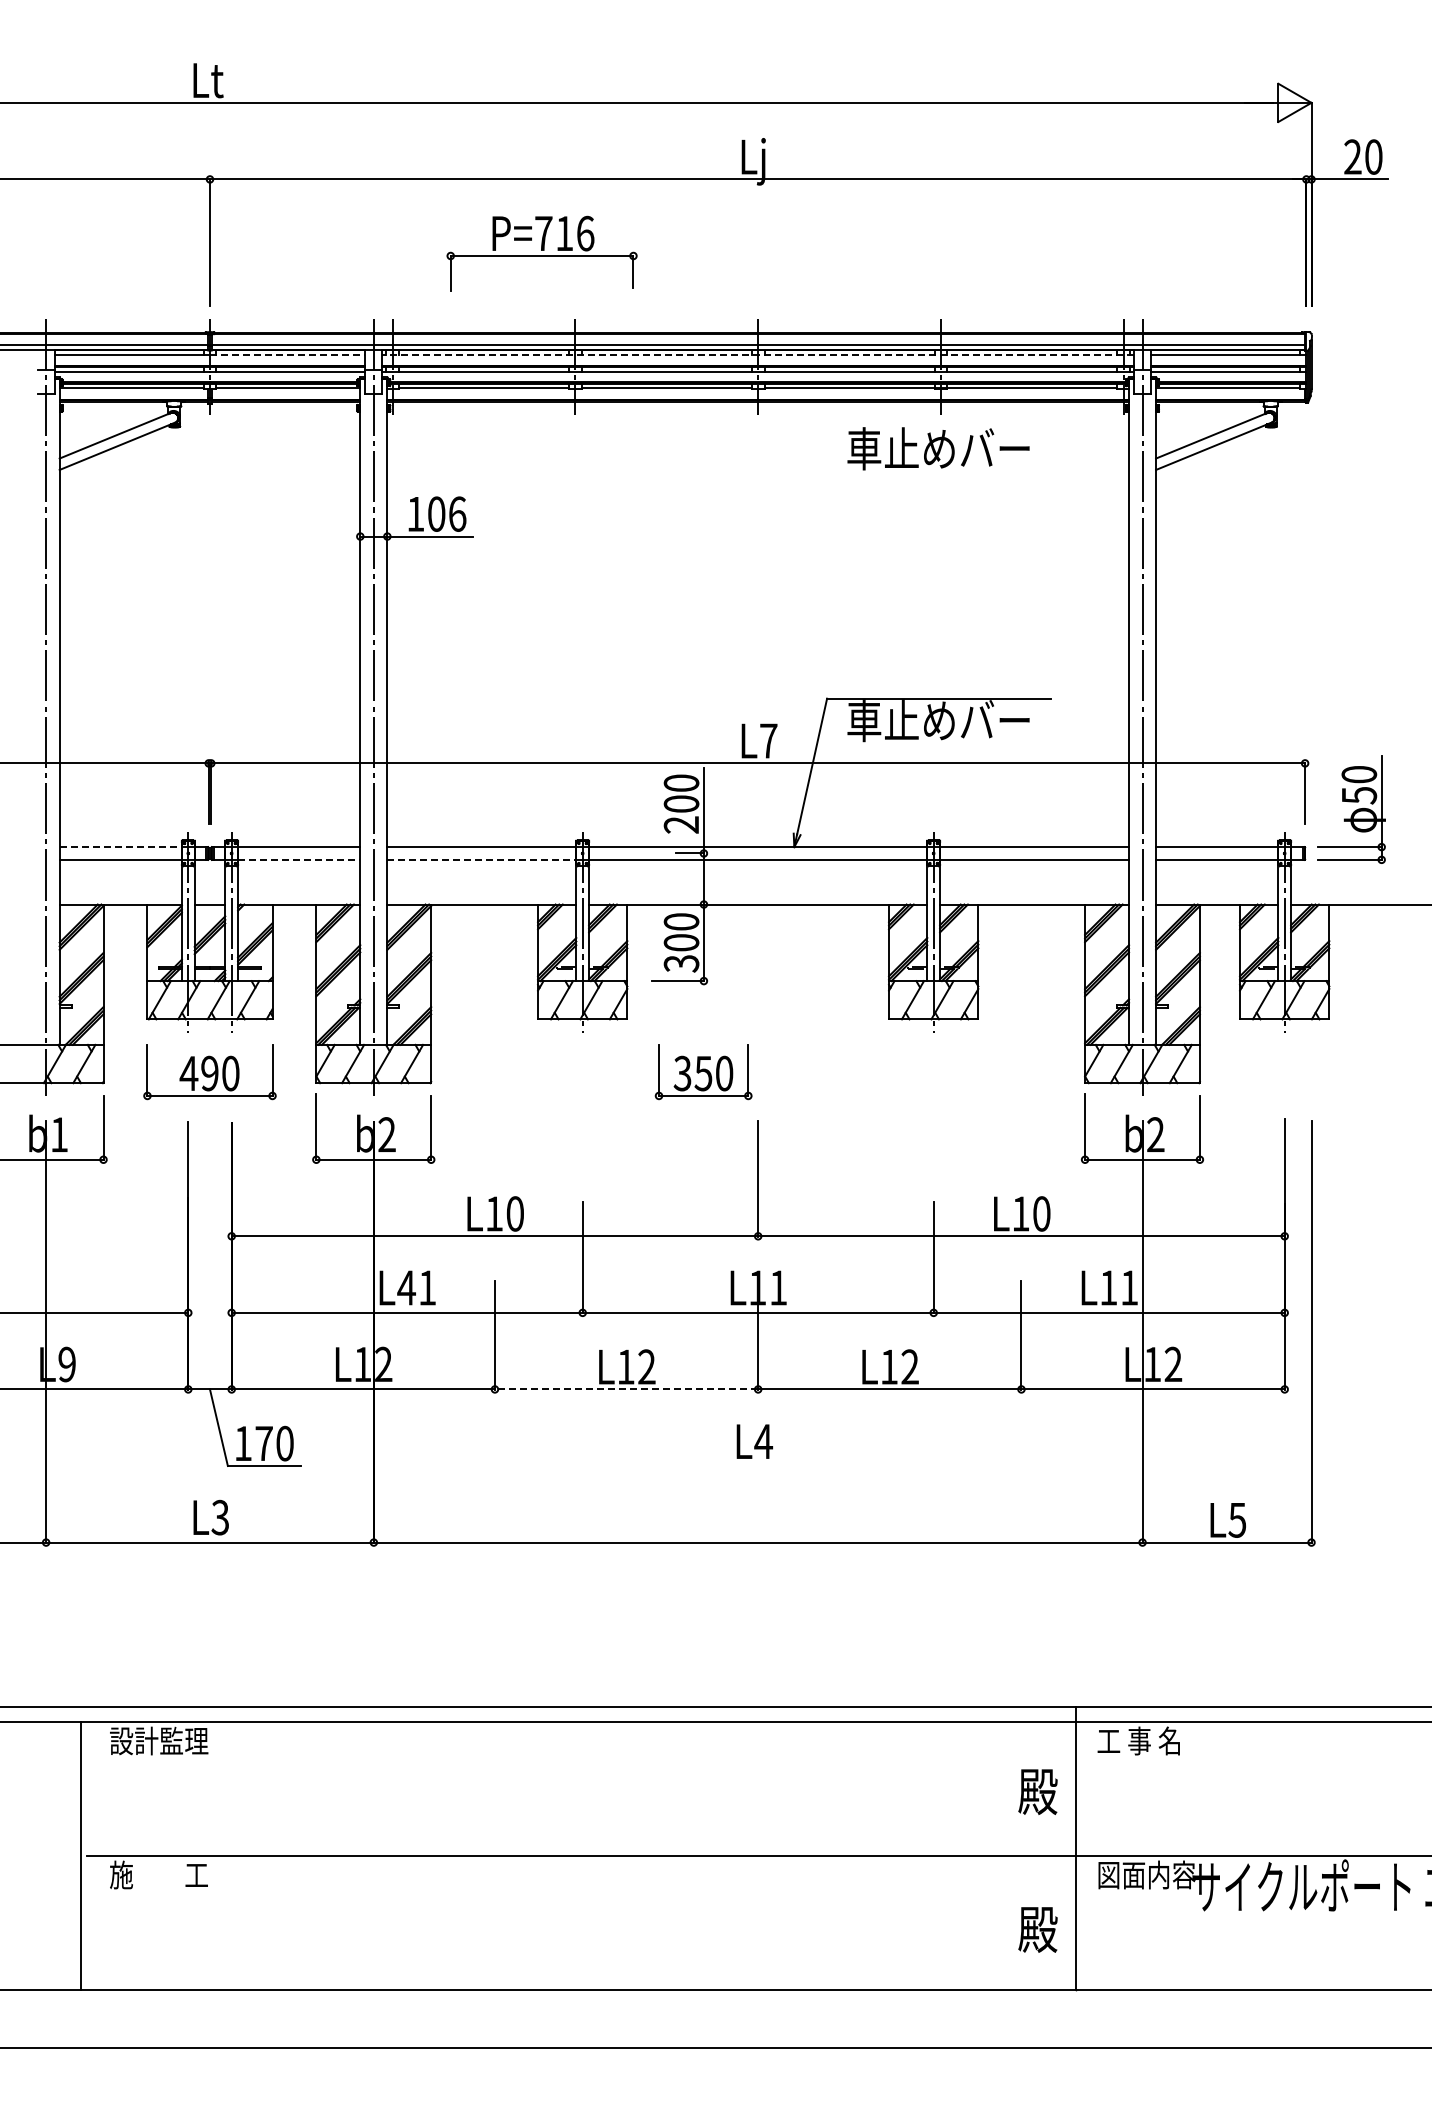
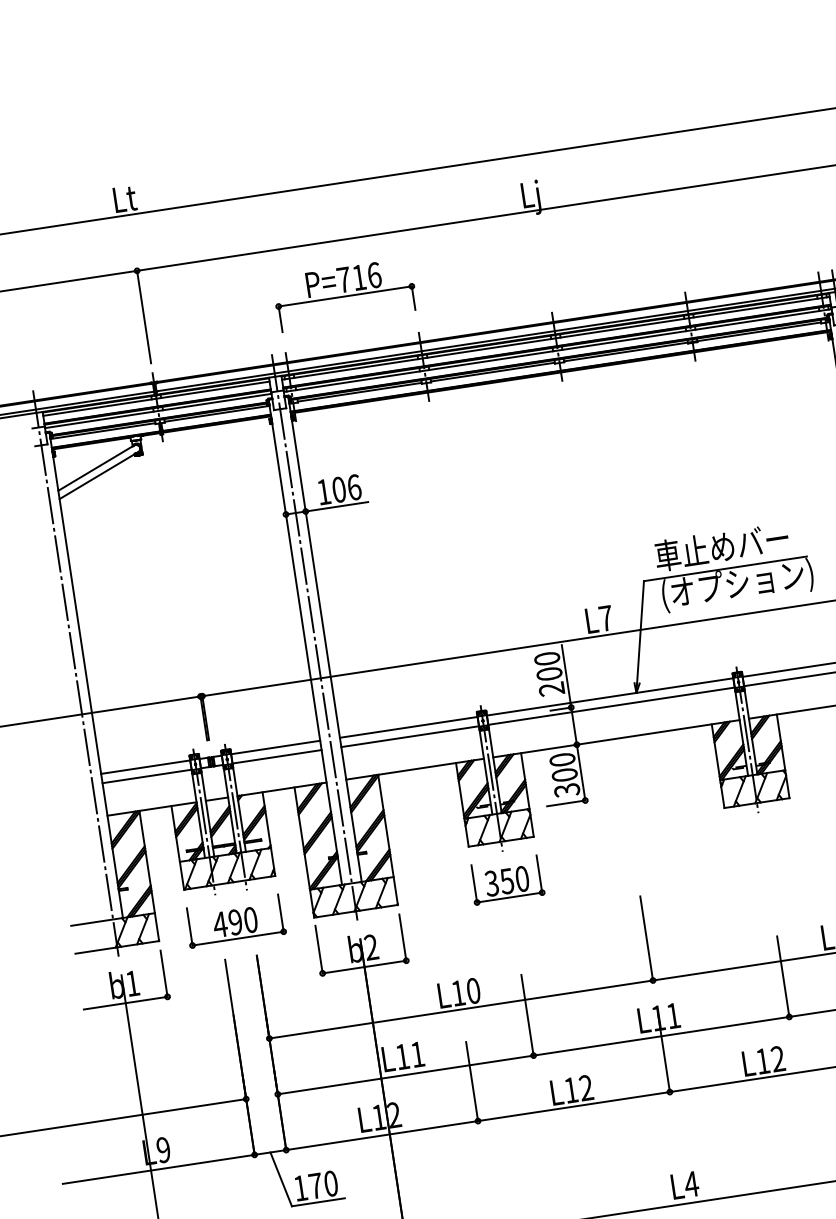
part: (541, 253) -> (344, 294), moved
line: (287, 354) -> (212, 389), dashed -> solid
line: (758, 354) -> (556, 337), dashed -> solid
text: (938, 448) -> (721, 546), moved
text: (951, 723) -> (737, 585), 車止めバー -> (オプション)
line: (121, 847) -> (146, 767), dashed -> solid
line: (299, 859) -> (277, 756), dashed -> solid
line: (482, 859) -> (410, 736), dashed -> solid
part: (703, 1072) -> (506, 880), moved
text: (406, 1287) -> (402, 1056), L41 -> L11
line: (626, 1389) -> (573, 1106), dashed -> solid
text: (754, 1441) -> (684, 1185), moved

